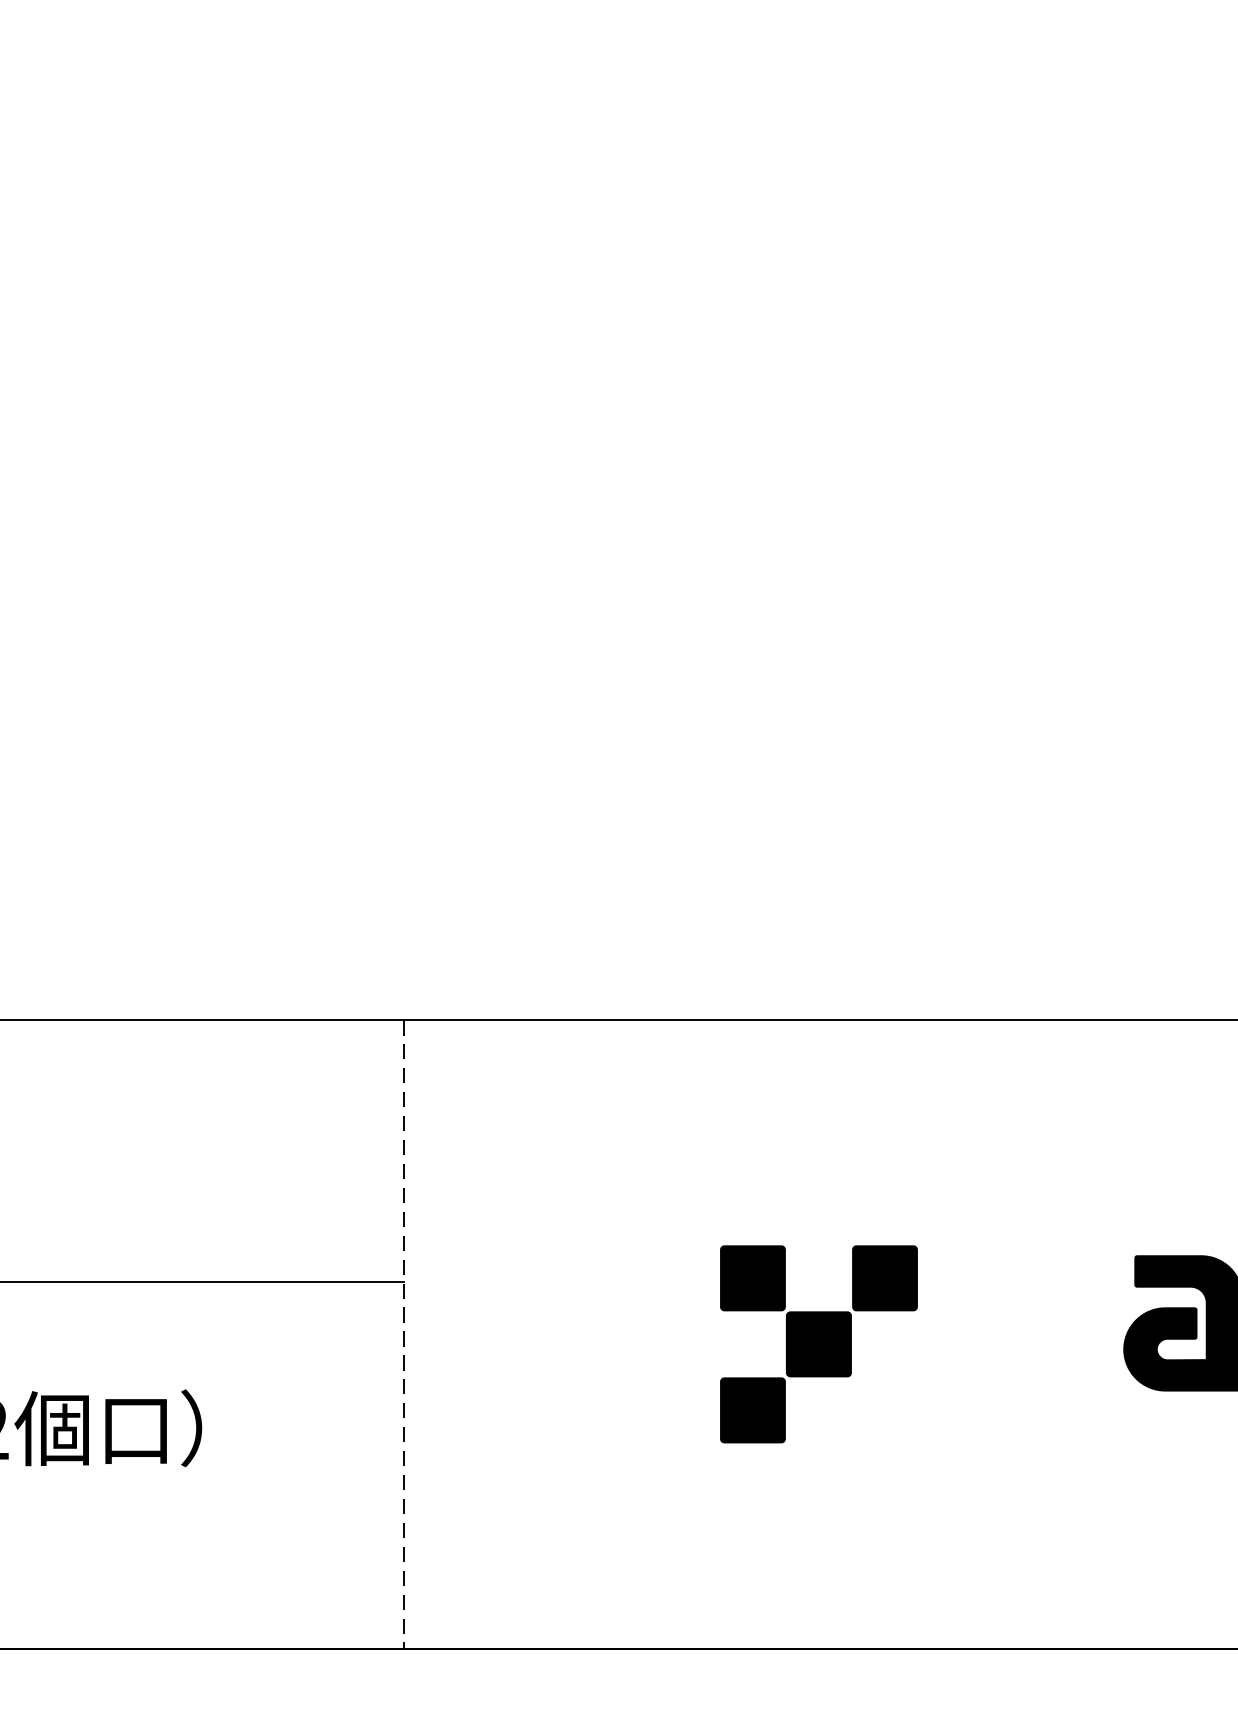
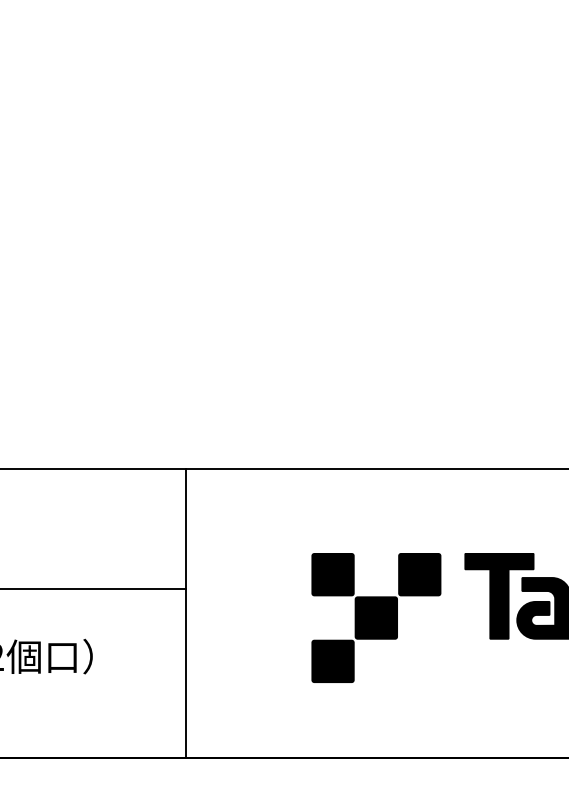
fill: (1086, 1297) -> (499, 596), added
line: (403, 1334) -> (185, 613), dashed -> solid
part: (819, 1343) -> (376, 617), size x1.43

